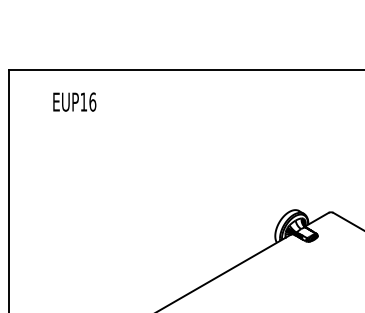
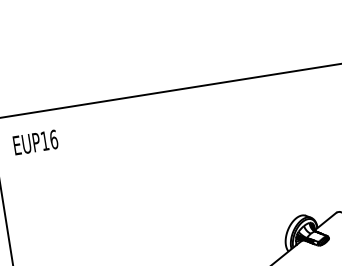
text: (74, 101) -> (35, 141), moved

